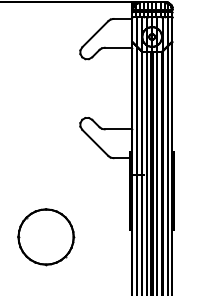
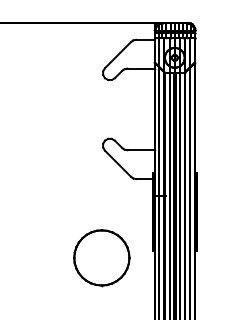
part: (45, 237) -> (101, 258), moved

